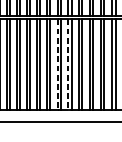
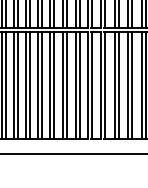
line: (57, 64) -> (62, 85), dashed -> solid
line: (68, 64) -> (75, 85), dashed -> solid

